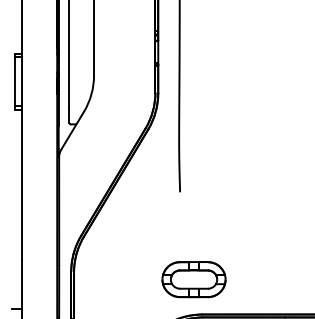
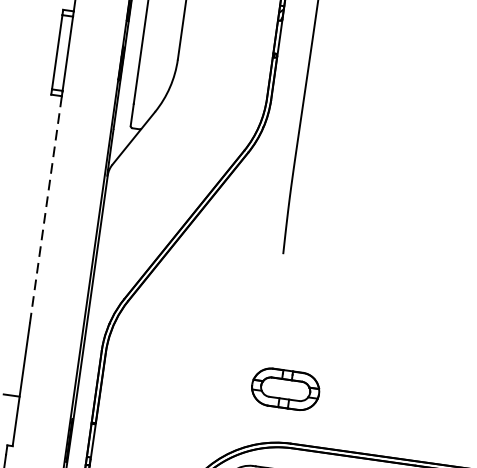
line: (22, 184) -> (46, 208), solid -> dashed
part: (193, 279) -> (284, 388), size x0.7

